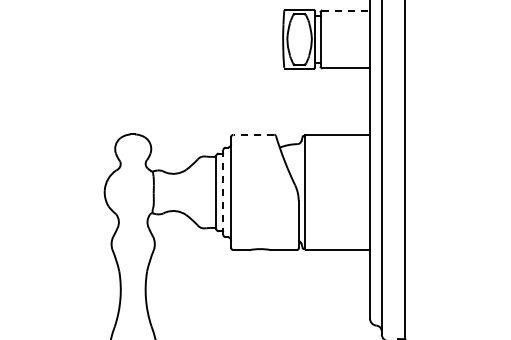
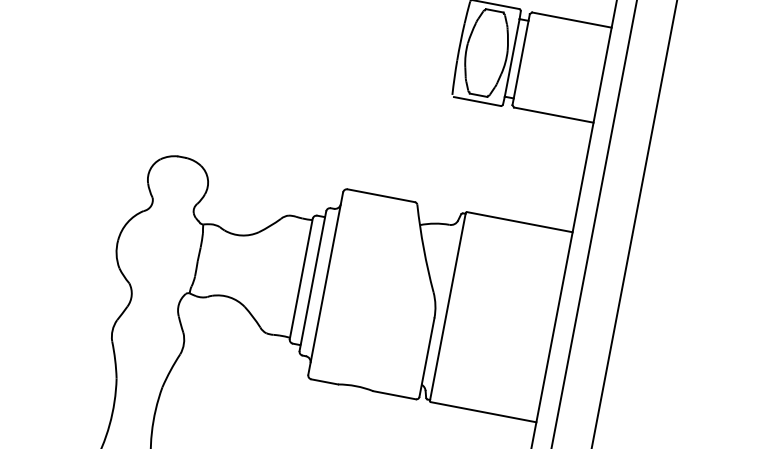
line: (346, 10) -> (572, 20), dashed -> solid
line: (253, 134) -> (380, 195), dashed -> solid
line: (223, 192) -> (313, 281), dashed -> solid

